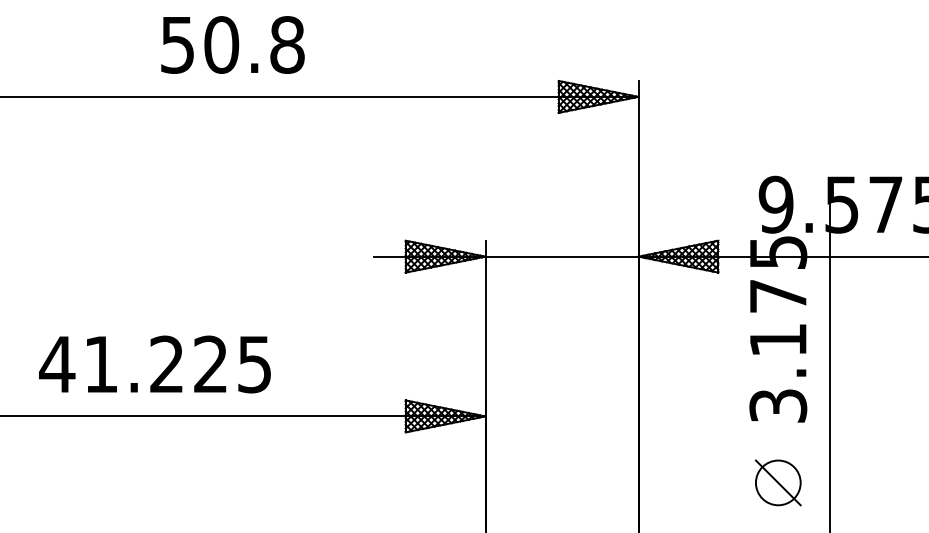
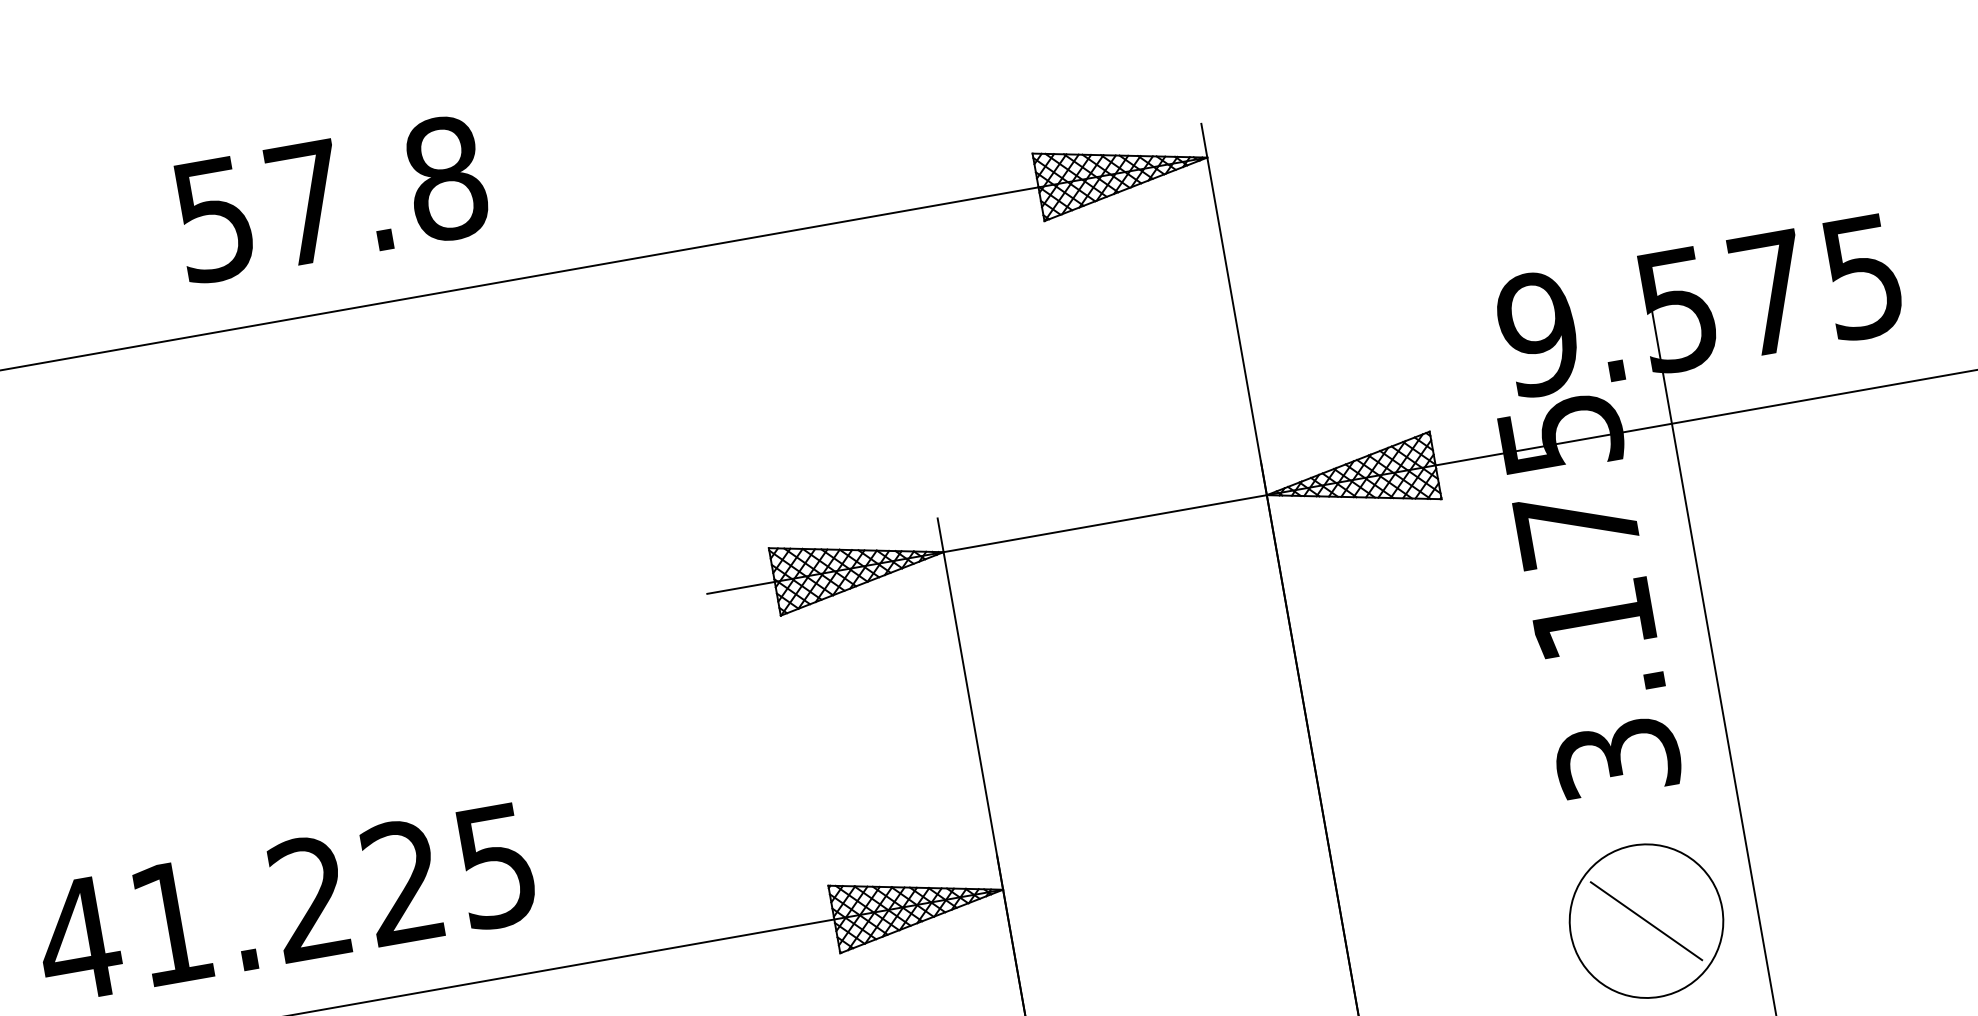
text: (221, 44) -> (306, 202), 50.8 -> 57.8
circle: (777, 482) -> (1644, 920), size x1.6

